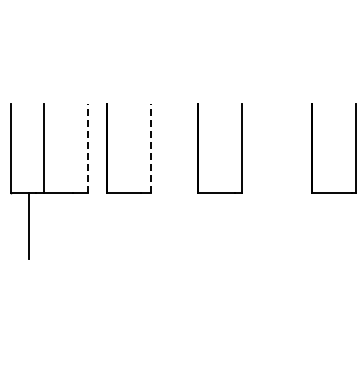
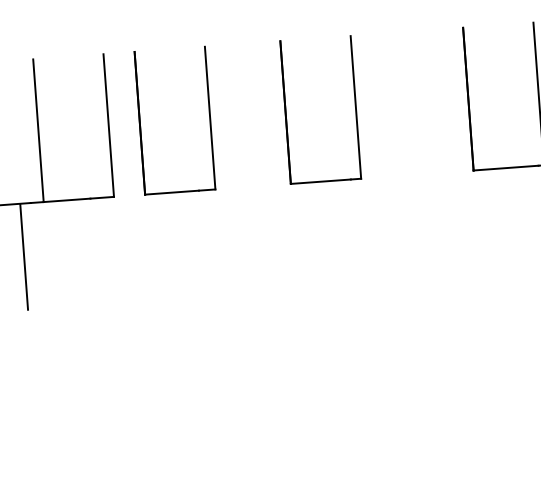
line: (87, 148) -> (108, 125), dashed -> solid
line: (150, 148) -> (209, 118), dashed -> solid

